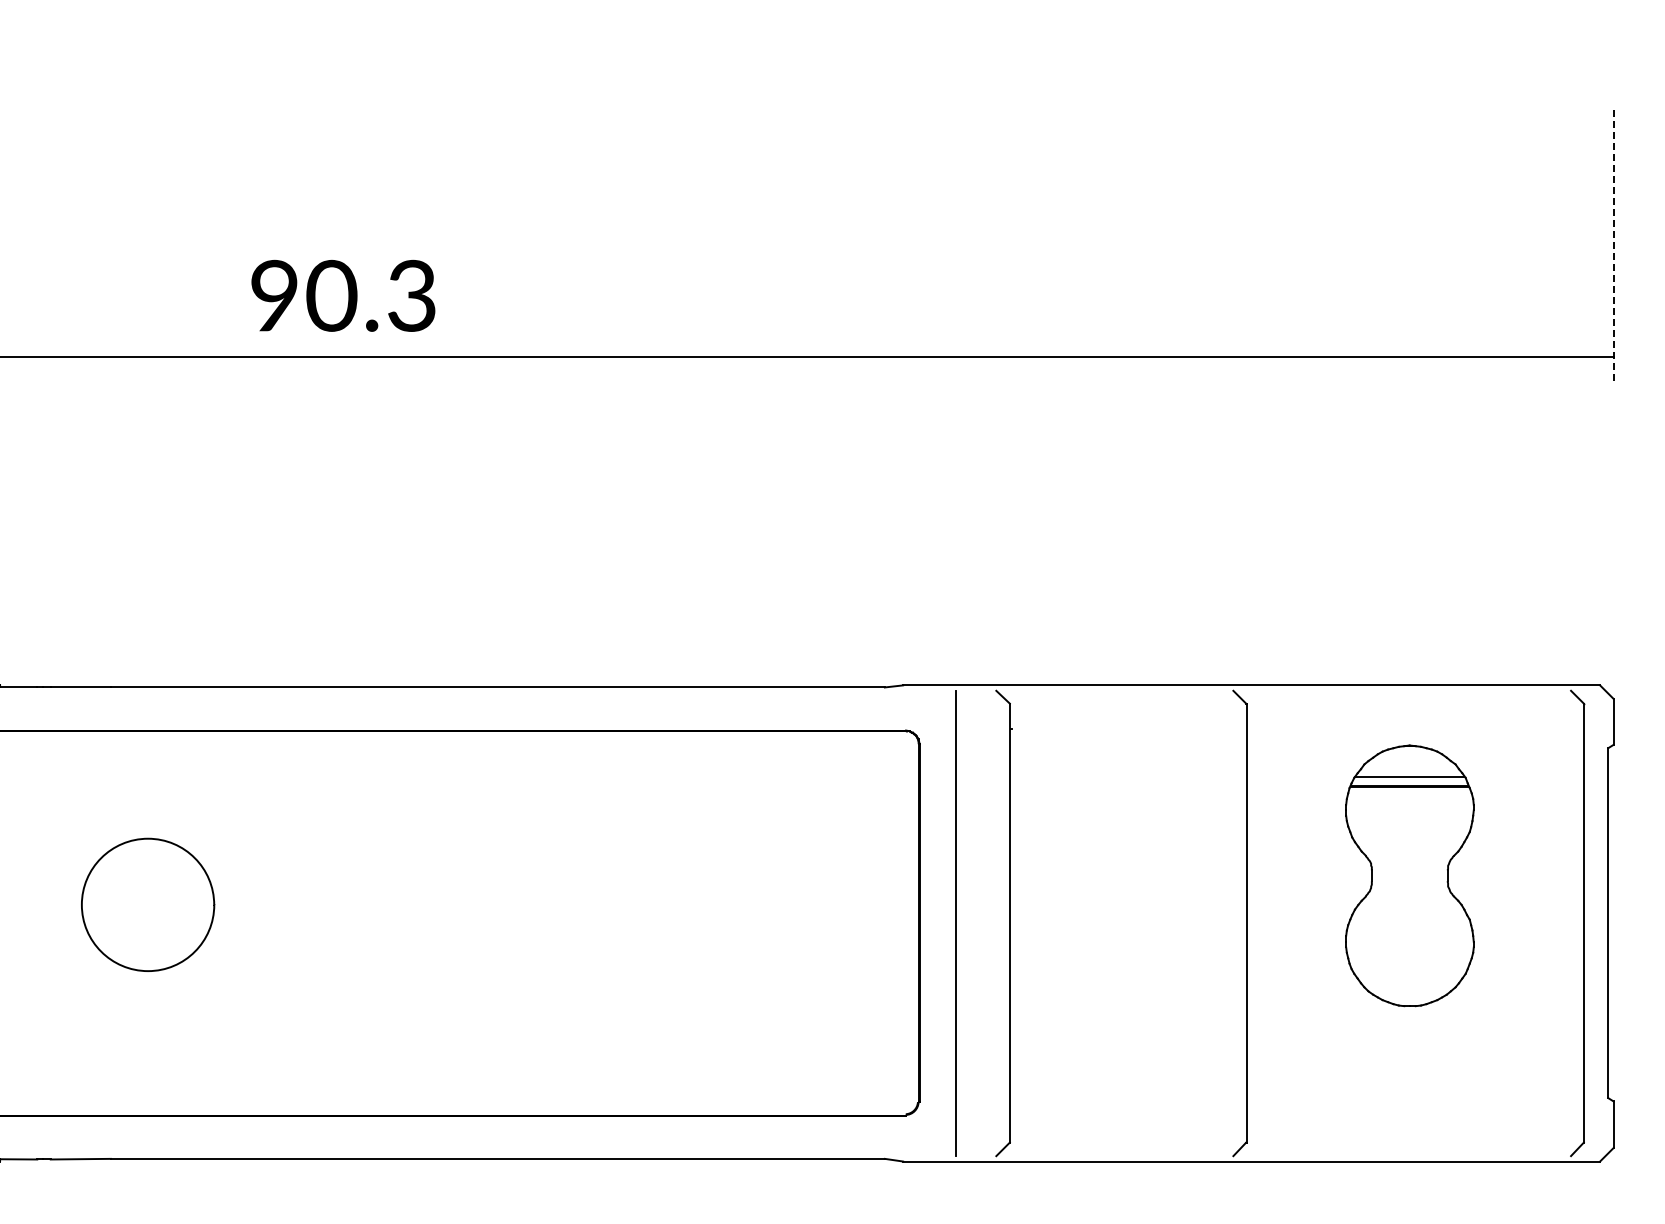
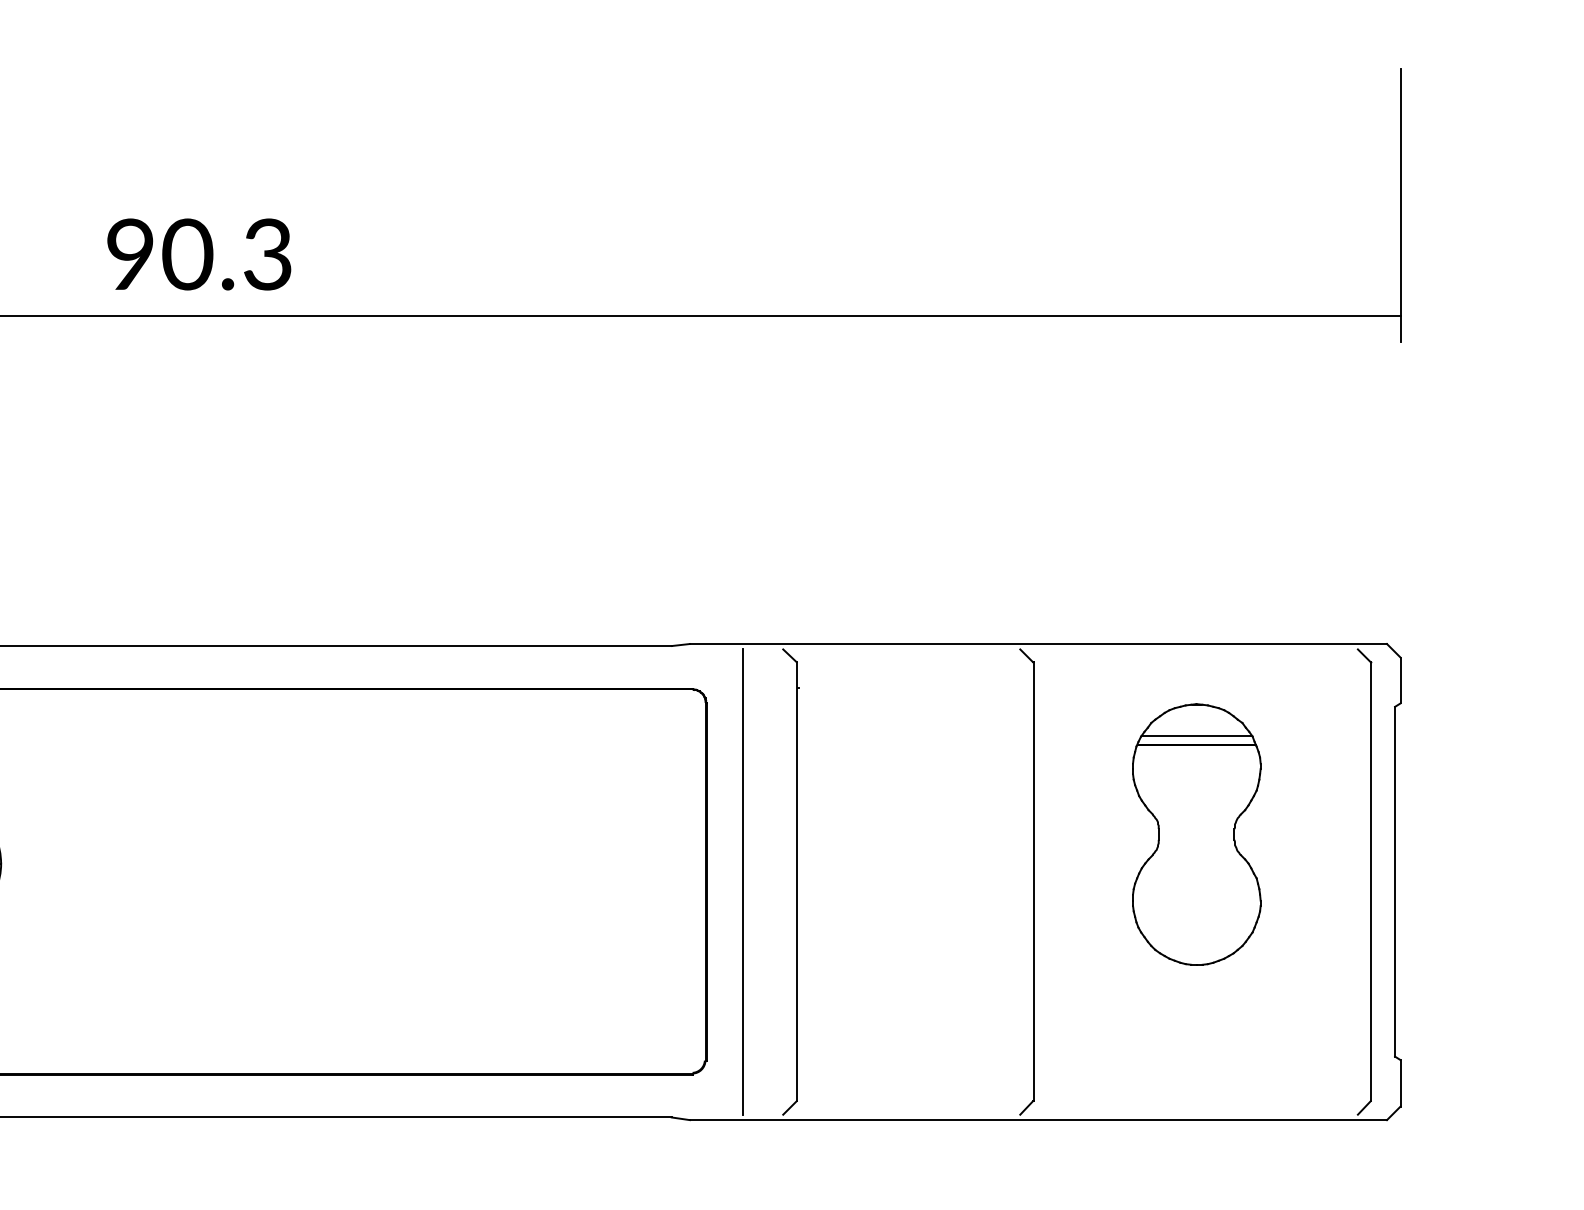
line: (1613, 246) -> (1400, 205), dashed -> solid
text: (343, 295) -> (199, 254), moved

